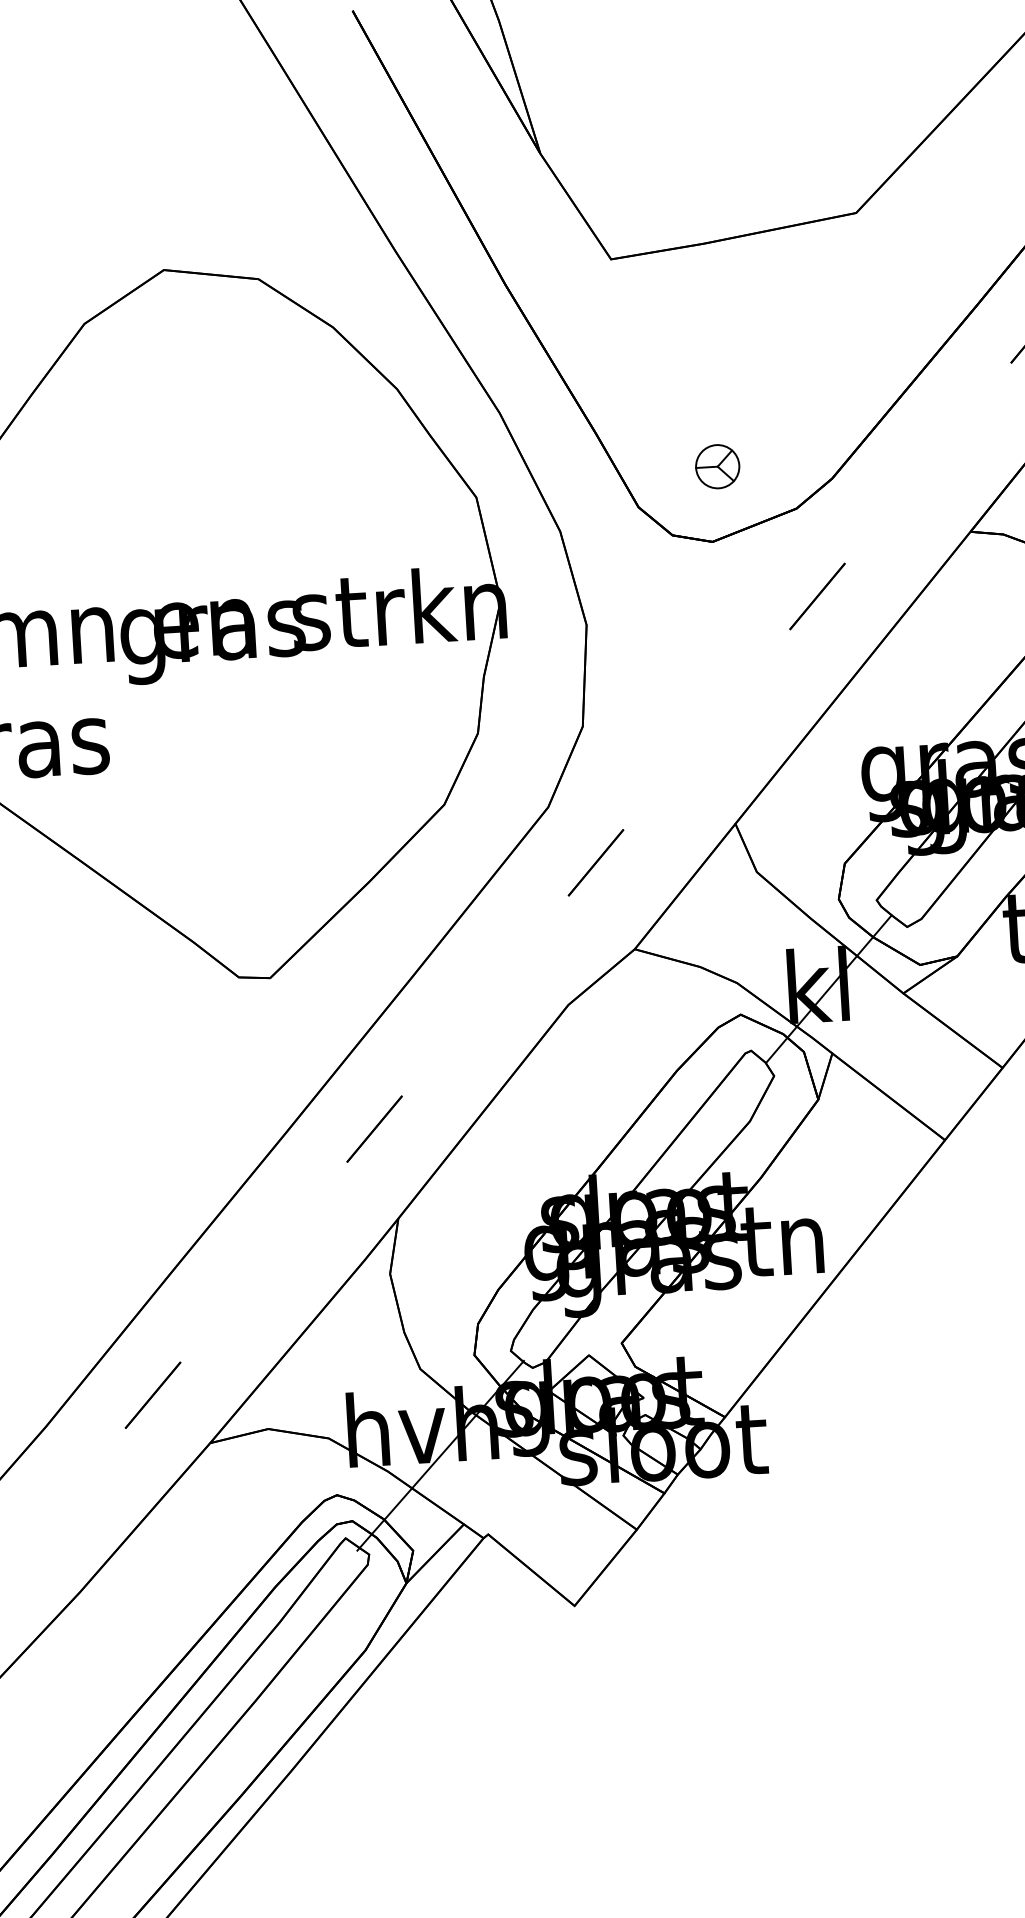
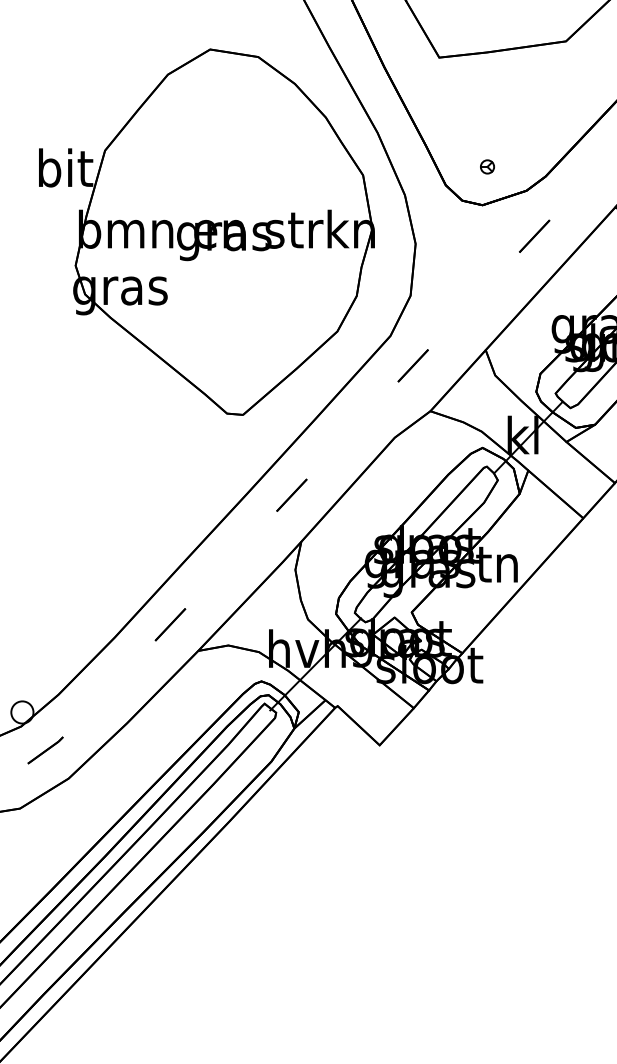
part: (717, 465) -> (487, 166), size x0.6

